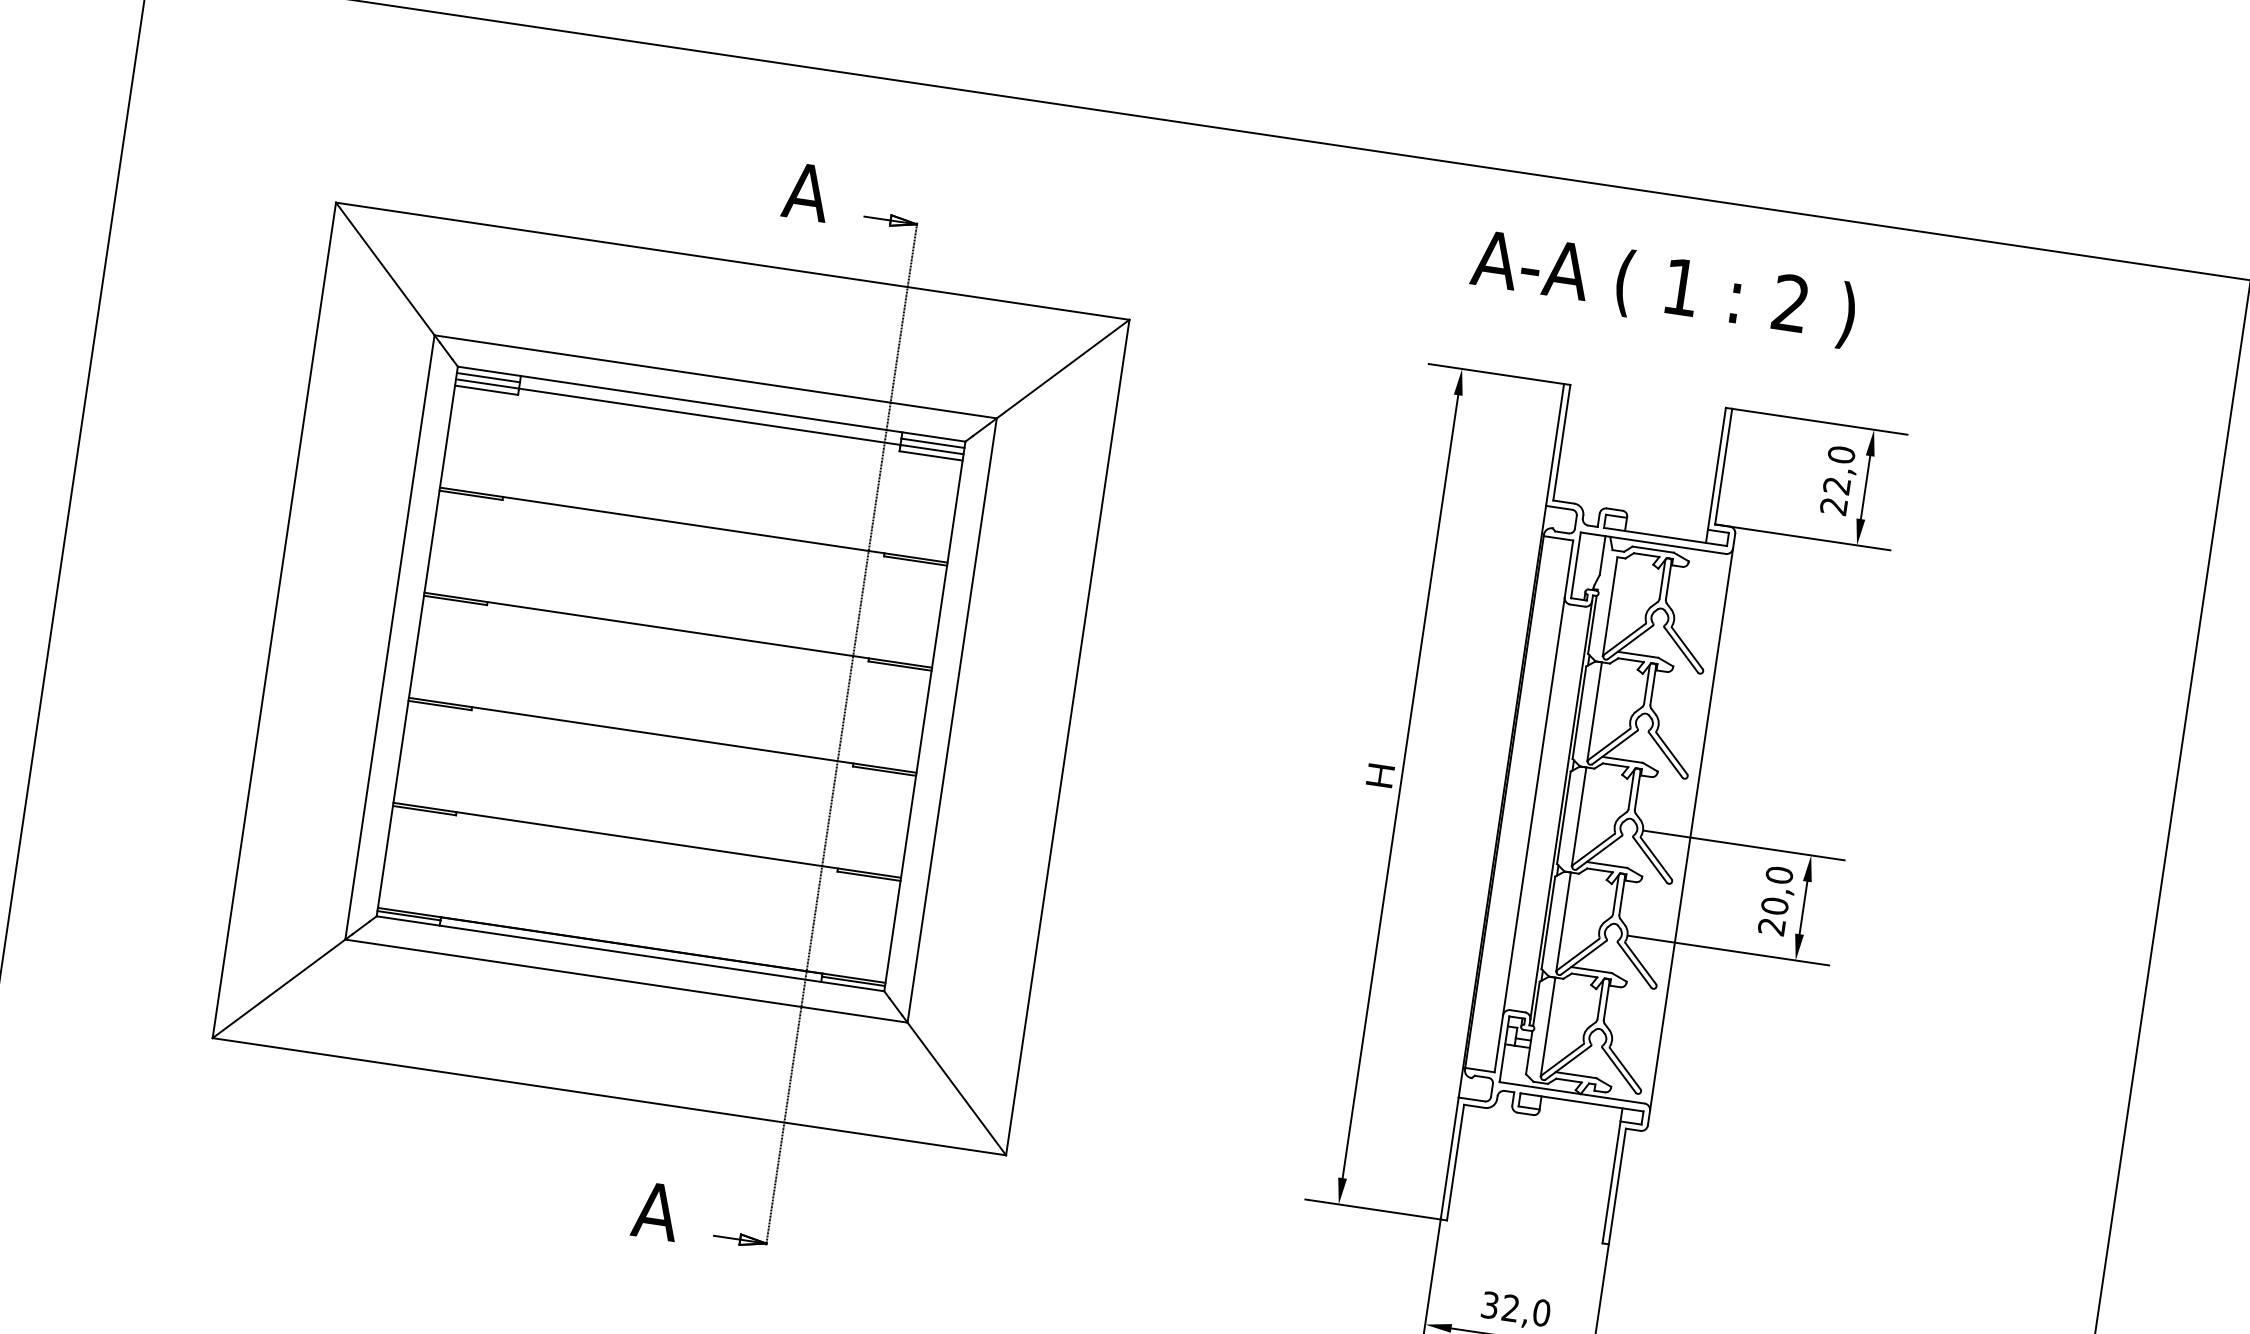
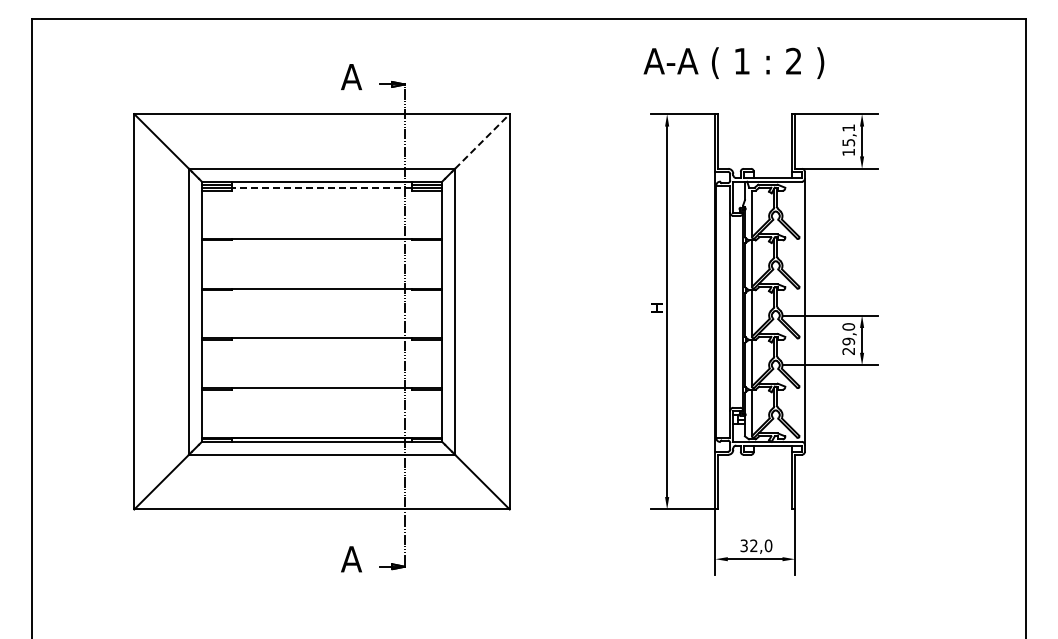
text: (1662, 287) -> (733, 62), moved
line: (1063, 369) -> (482, 141), solid -> dashed
line: (708, 416) -> (321, 187), solid -> dashed
text: (1837, 481) -> (848, 140), 22,0 -> 15,1
text: (1774, 906) -> (848, 341), 20,0 -> 29,0

